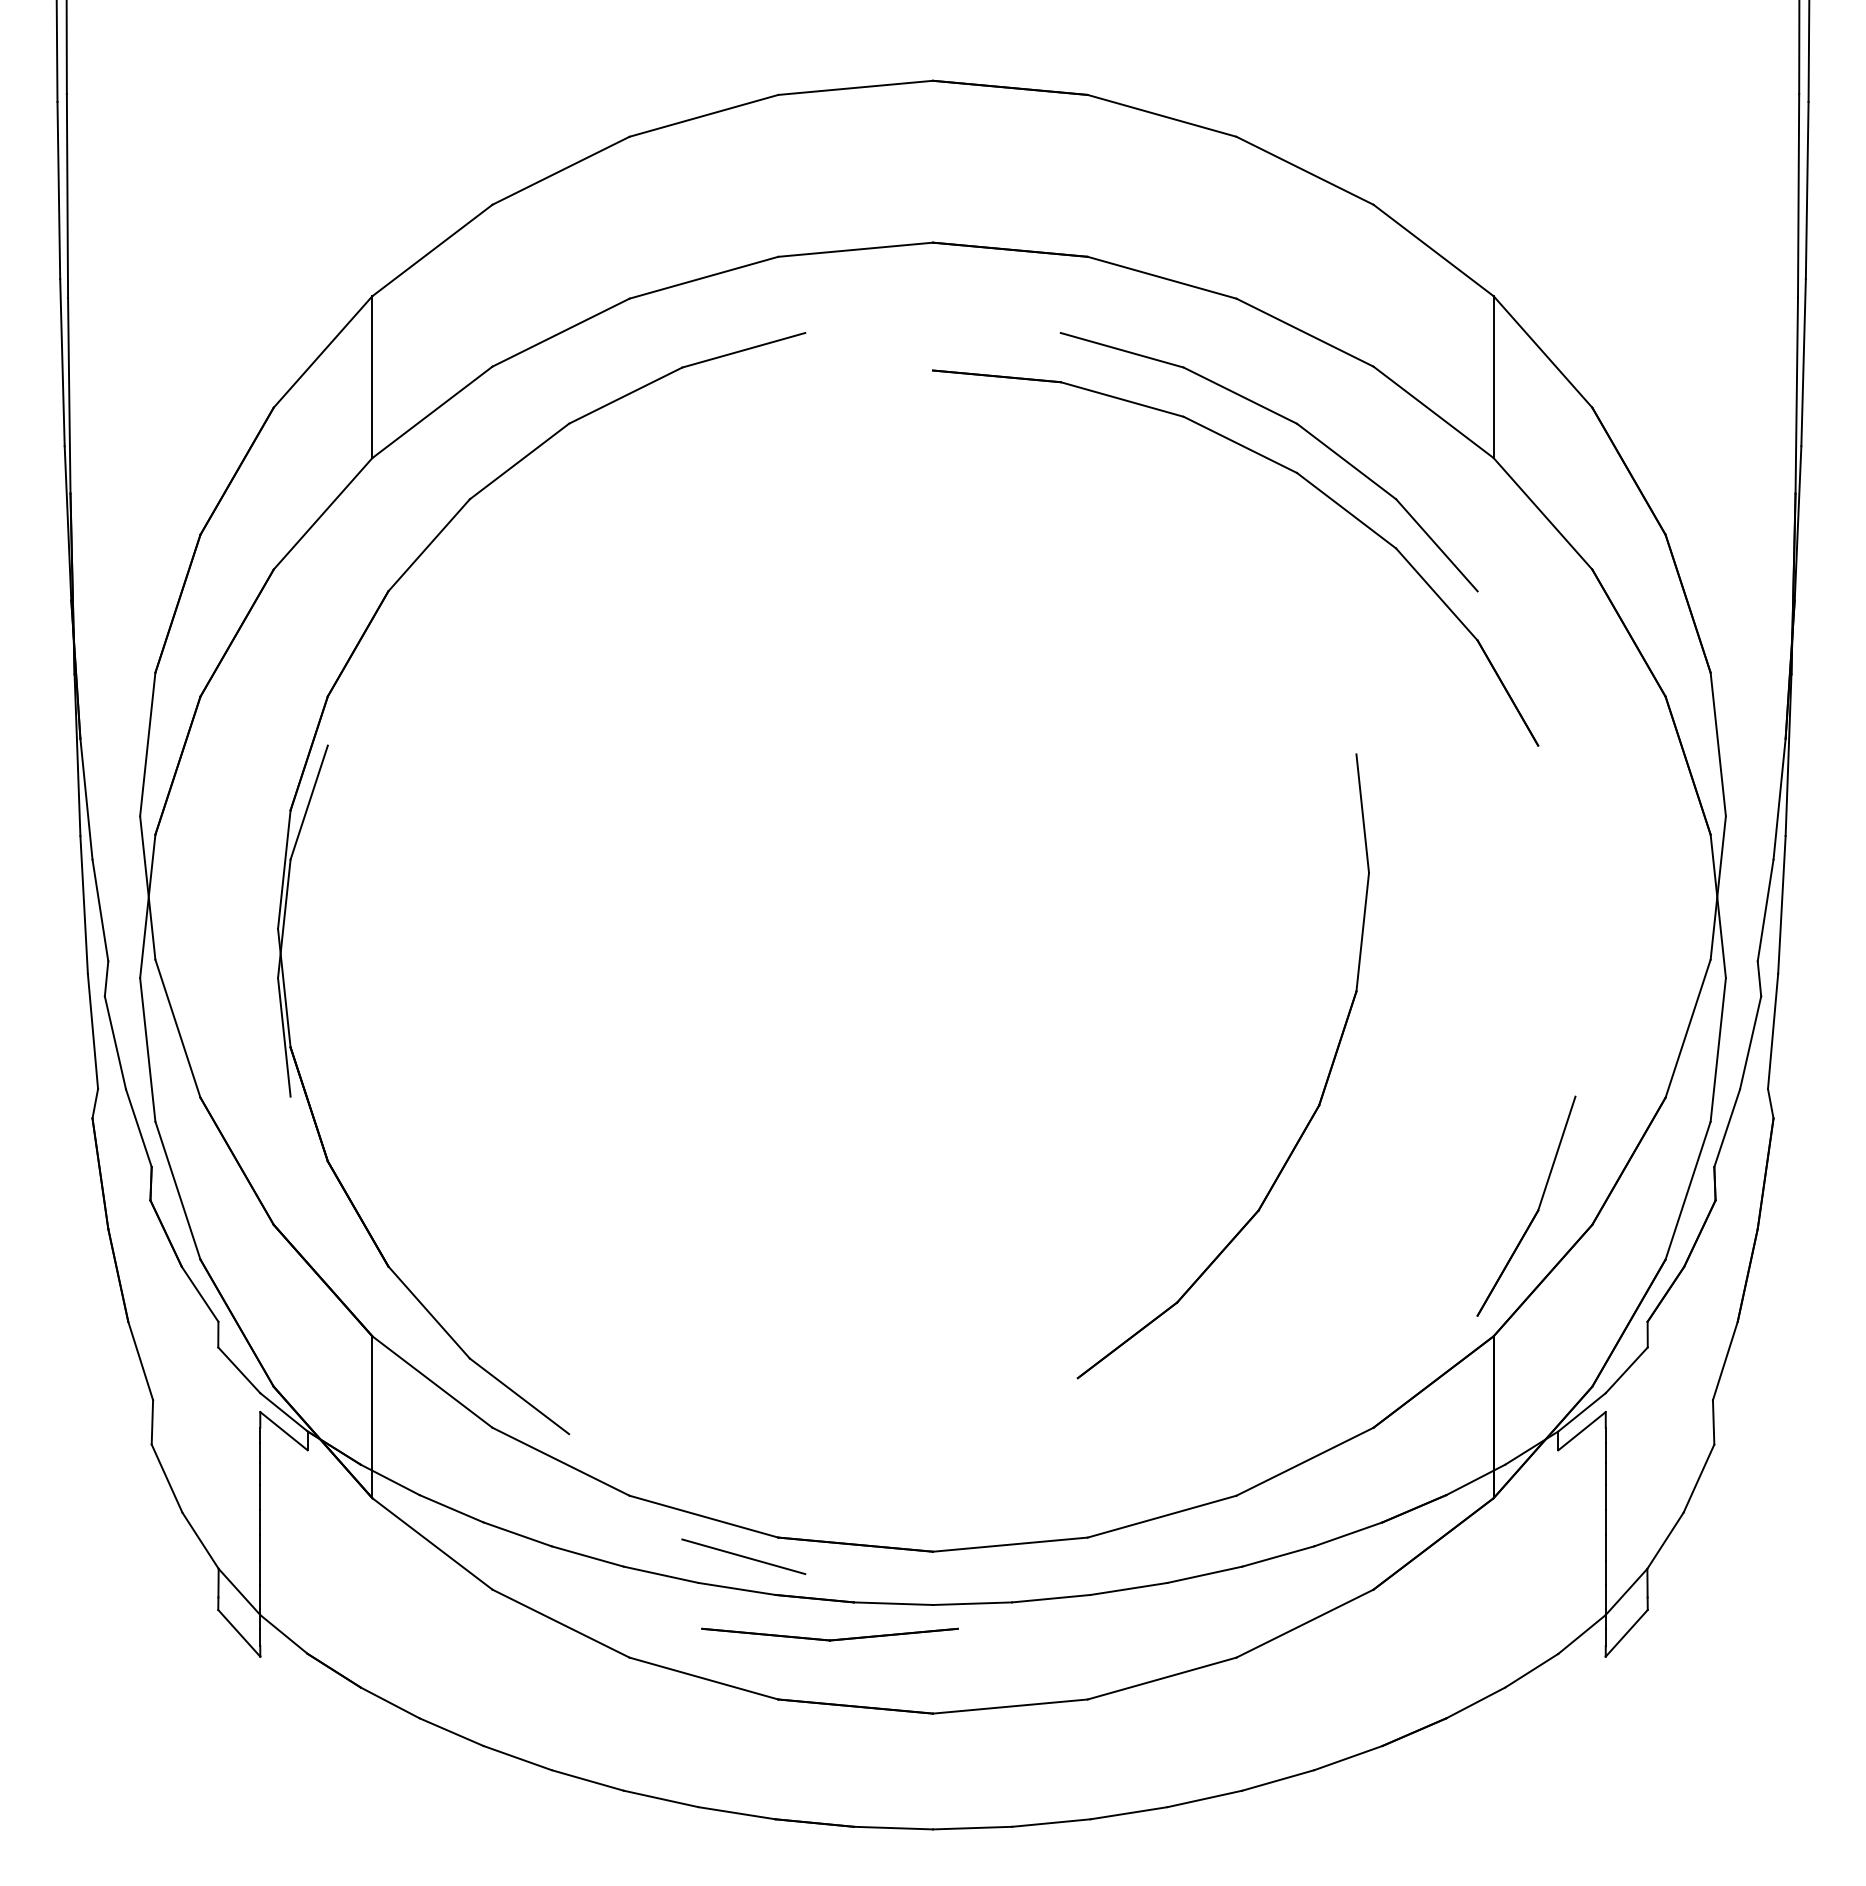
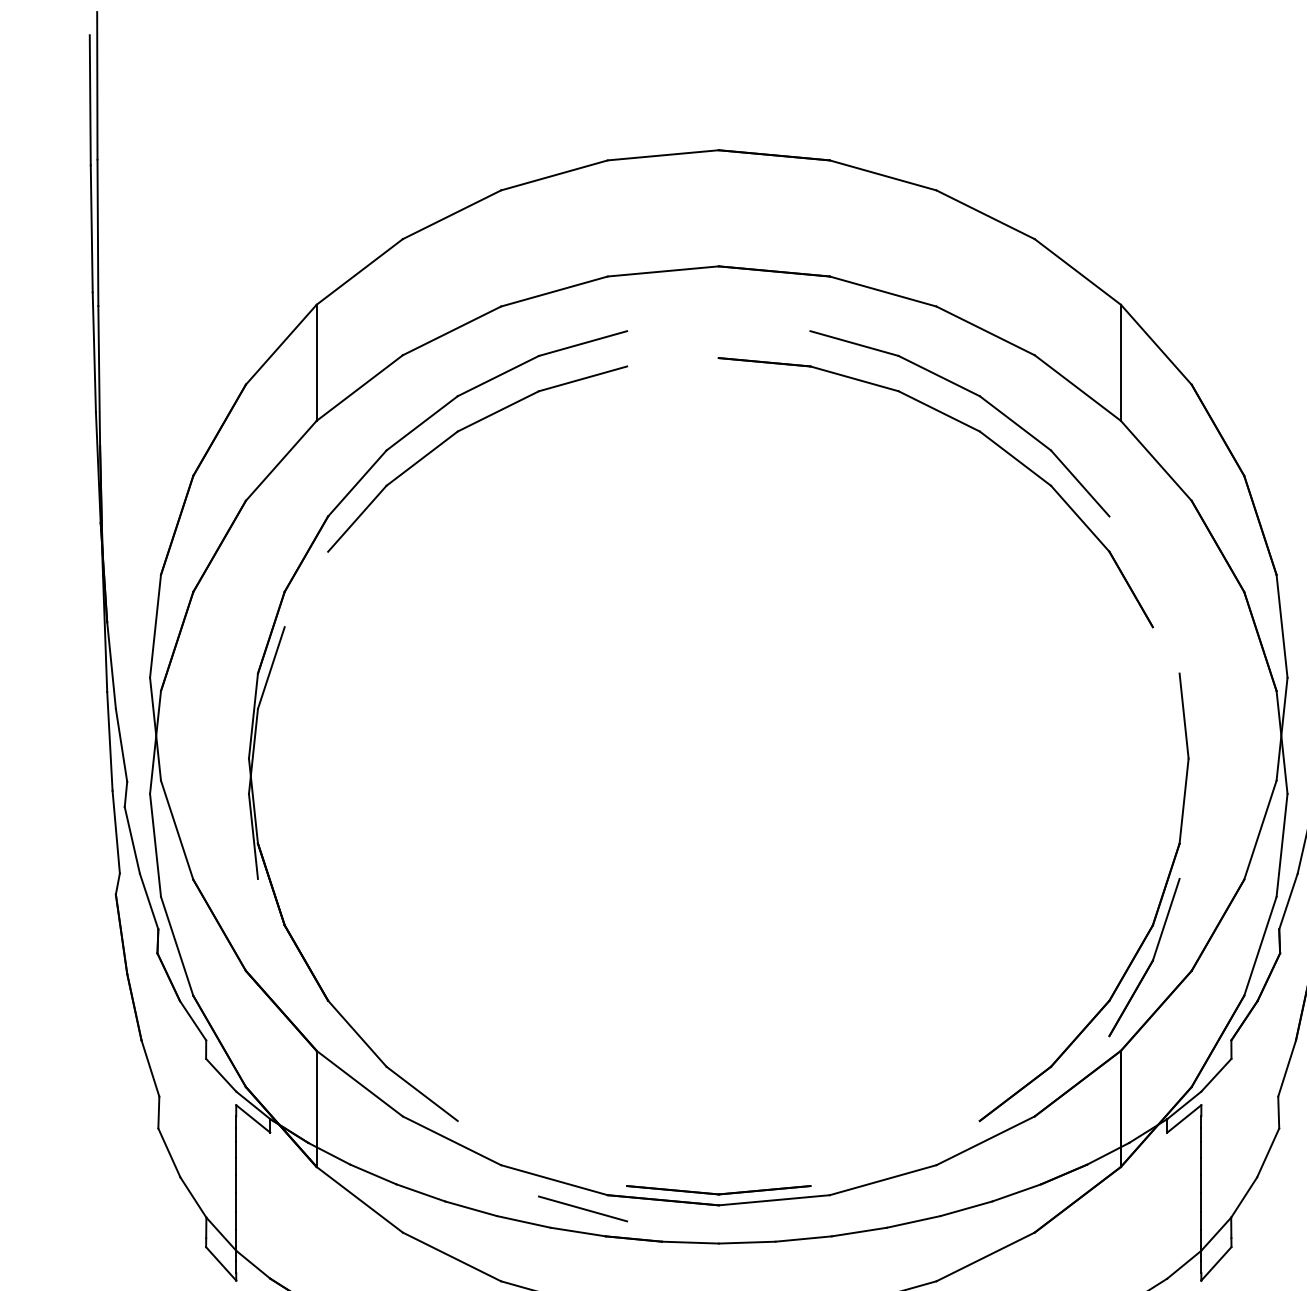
part: (576, 470) -> (463, 429), added
part: (1309, 1119) -> (1145, 935), moved
part: (829, 1634) -> (718, 1190), moved

